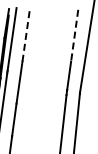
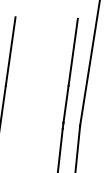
line: (26, 35) -> (11, 51), dashed -> solid
line: (74, 36) -> (72, 53), dashed -> solid

